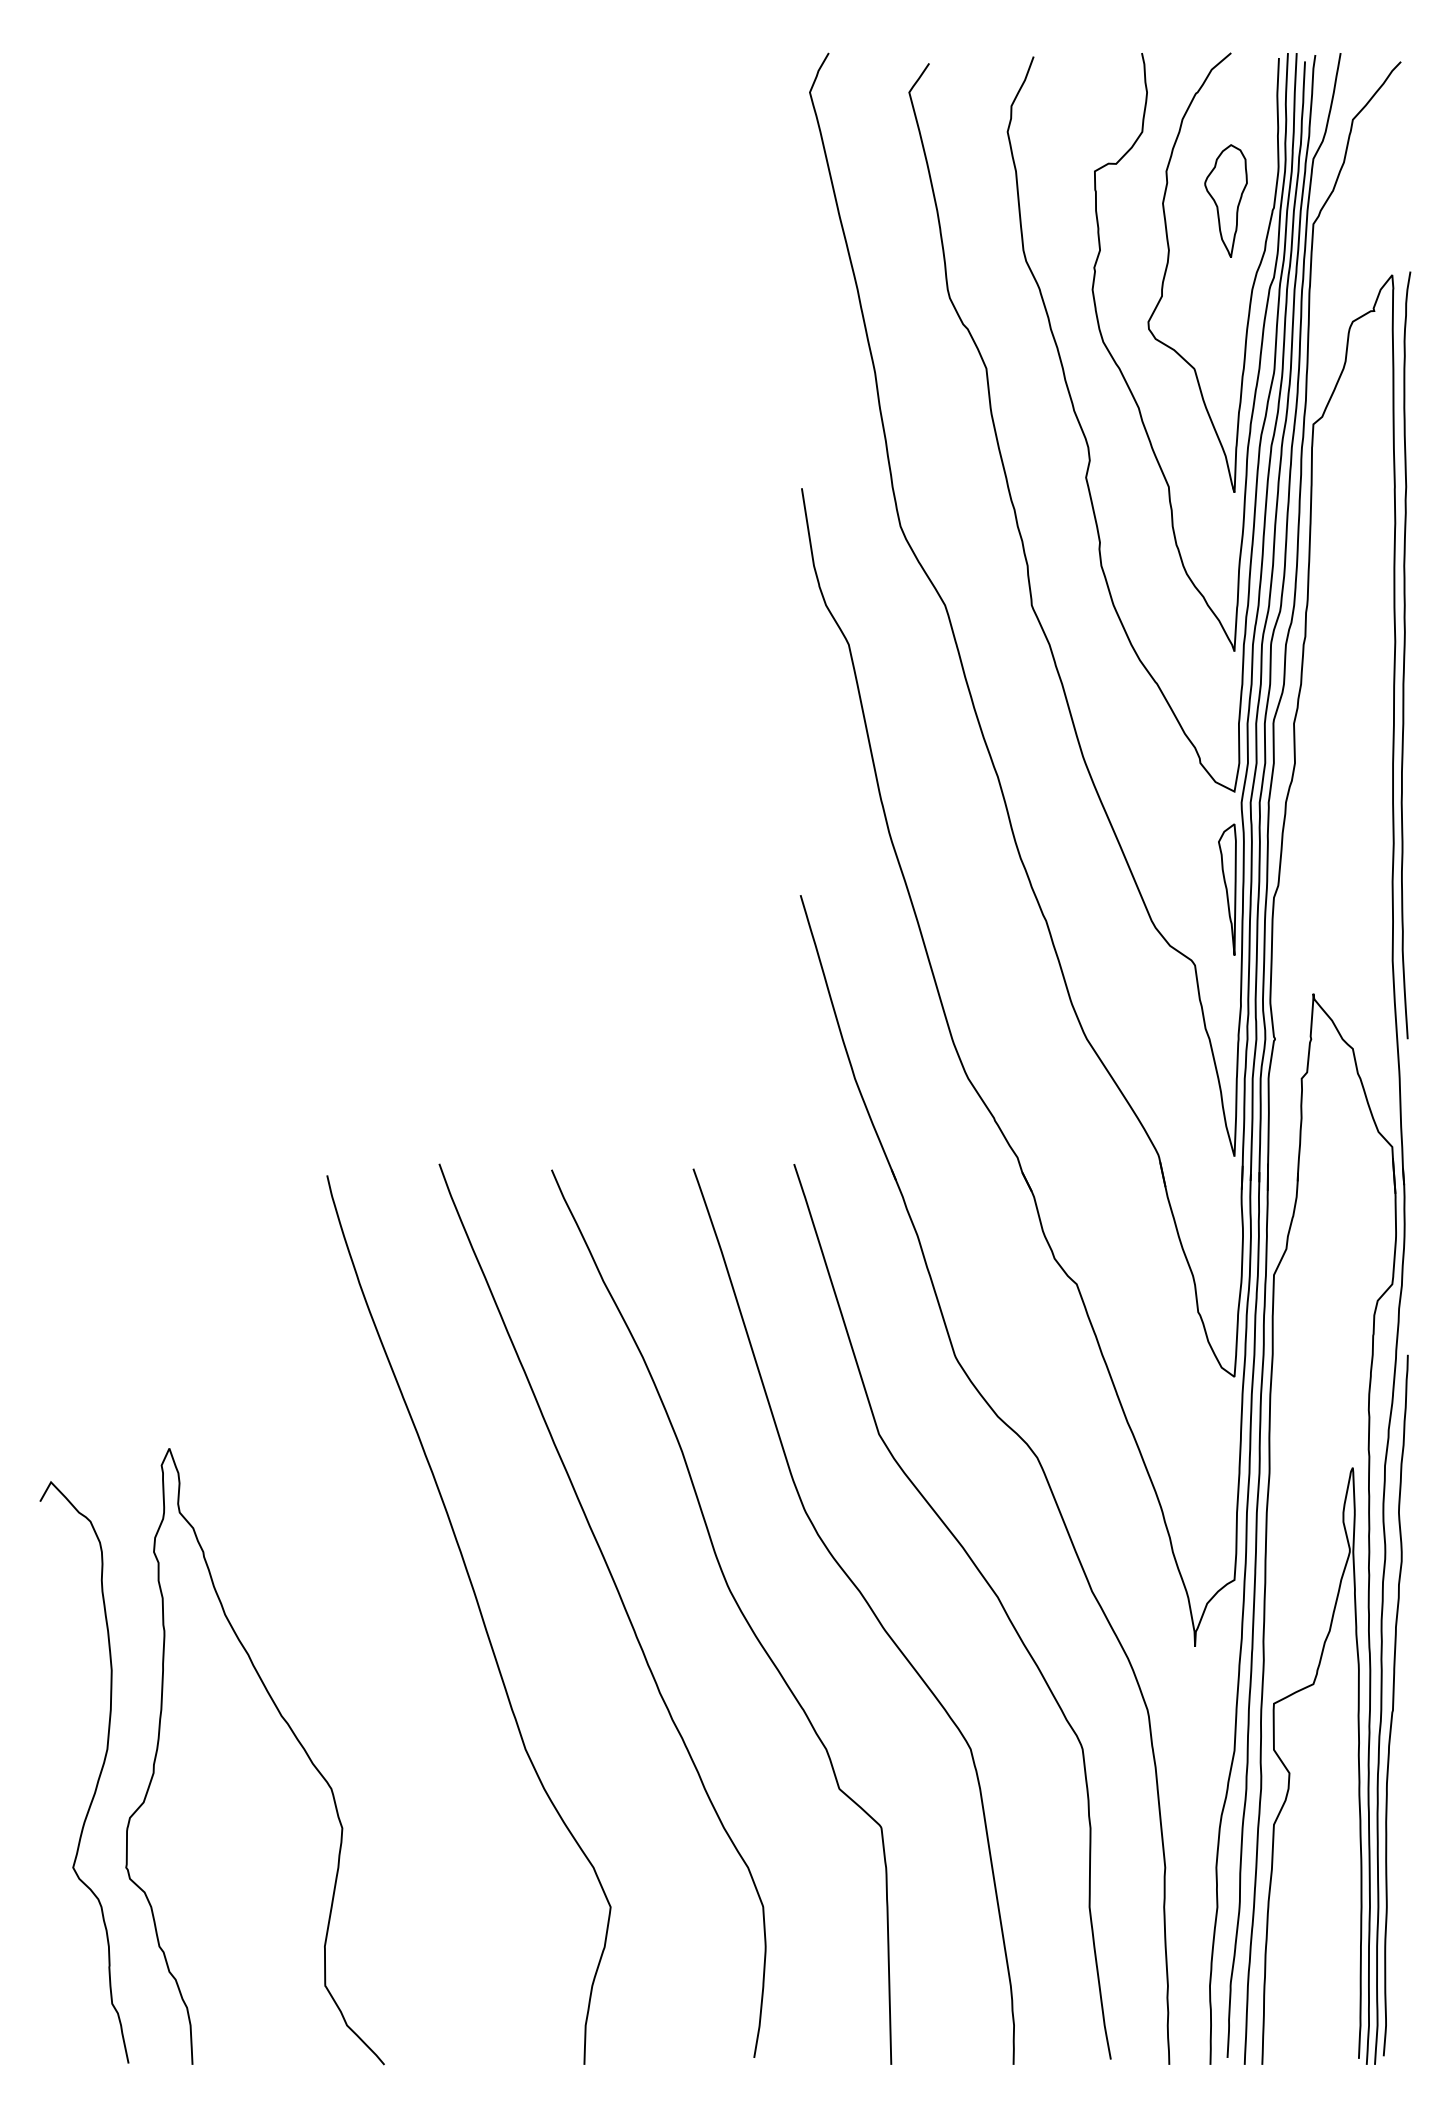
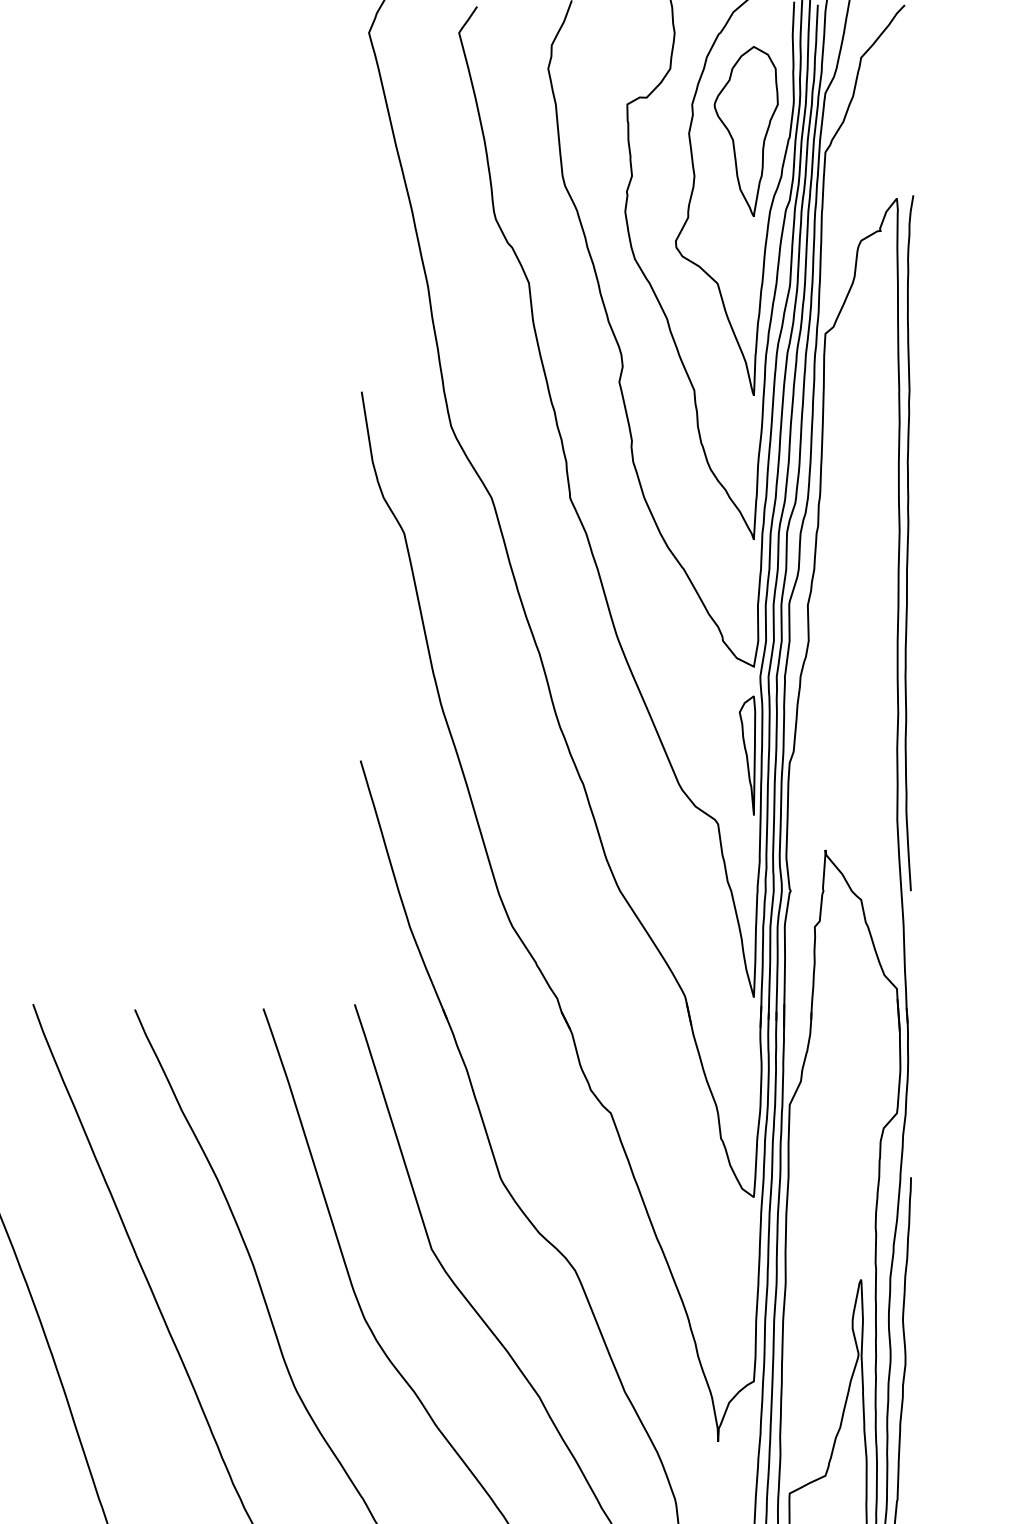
part: (1225, 200) -> (745, 130), size x1.67

